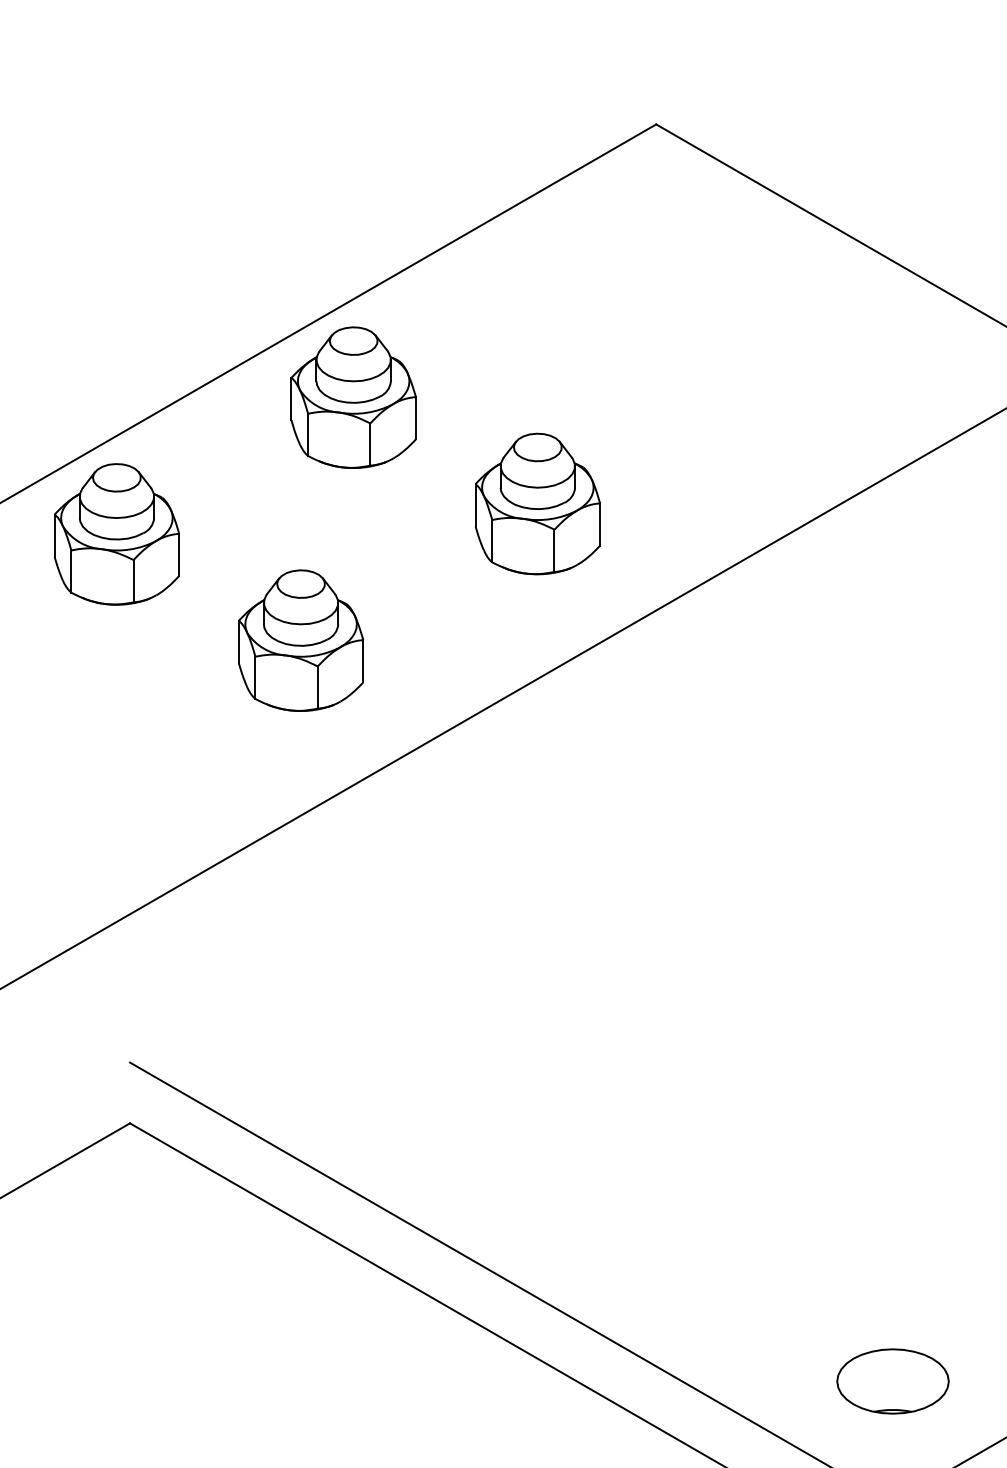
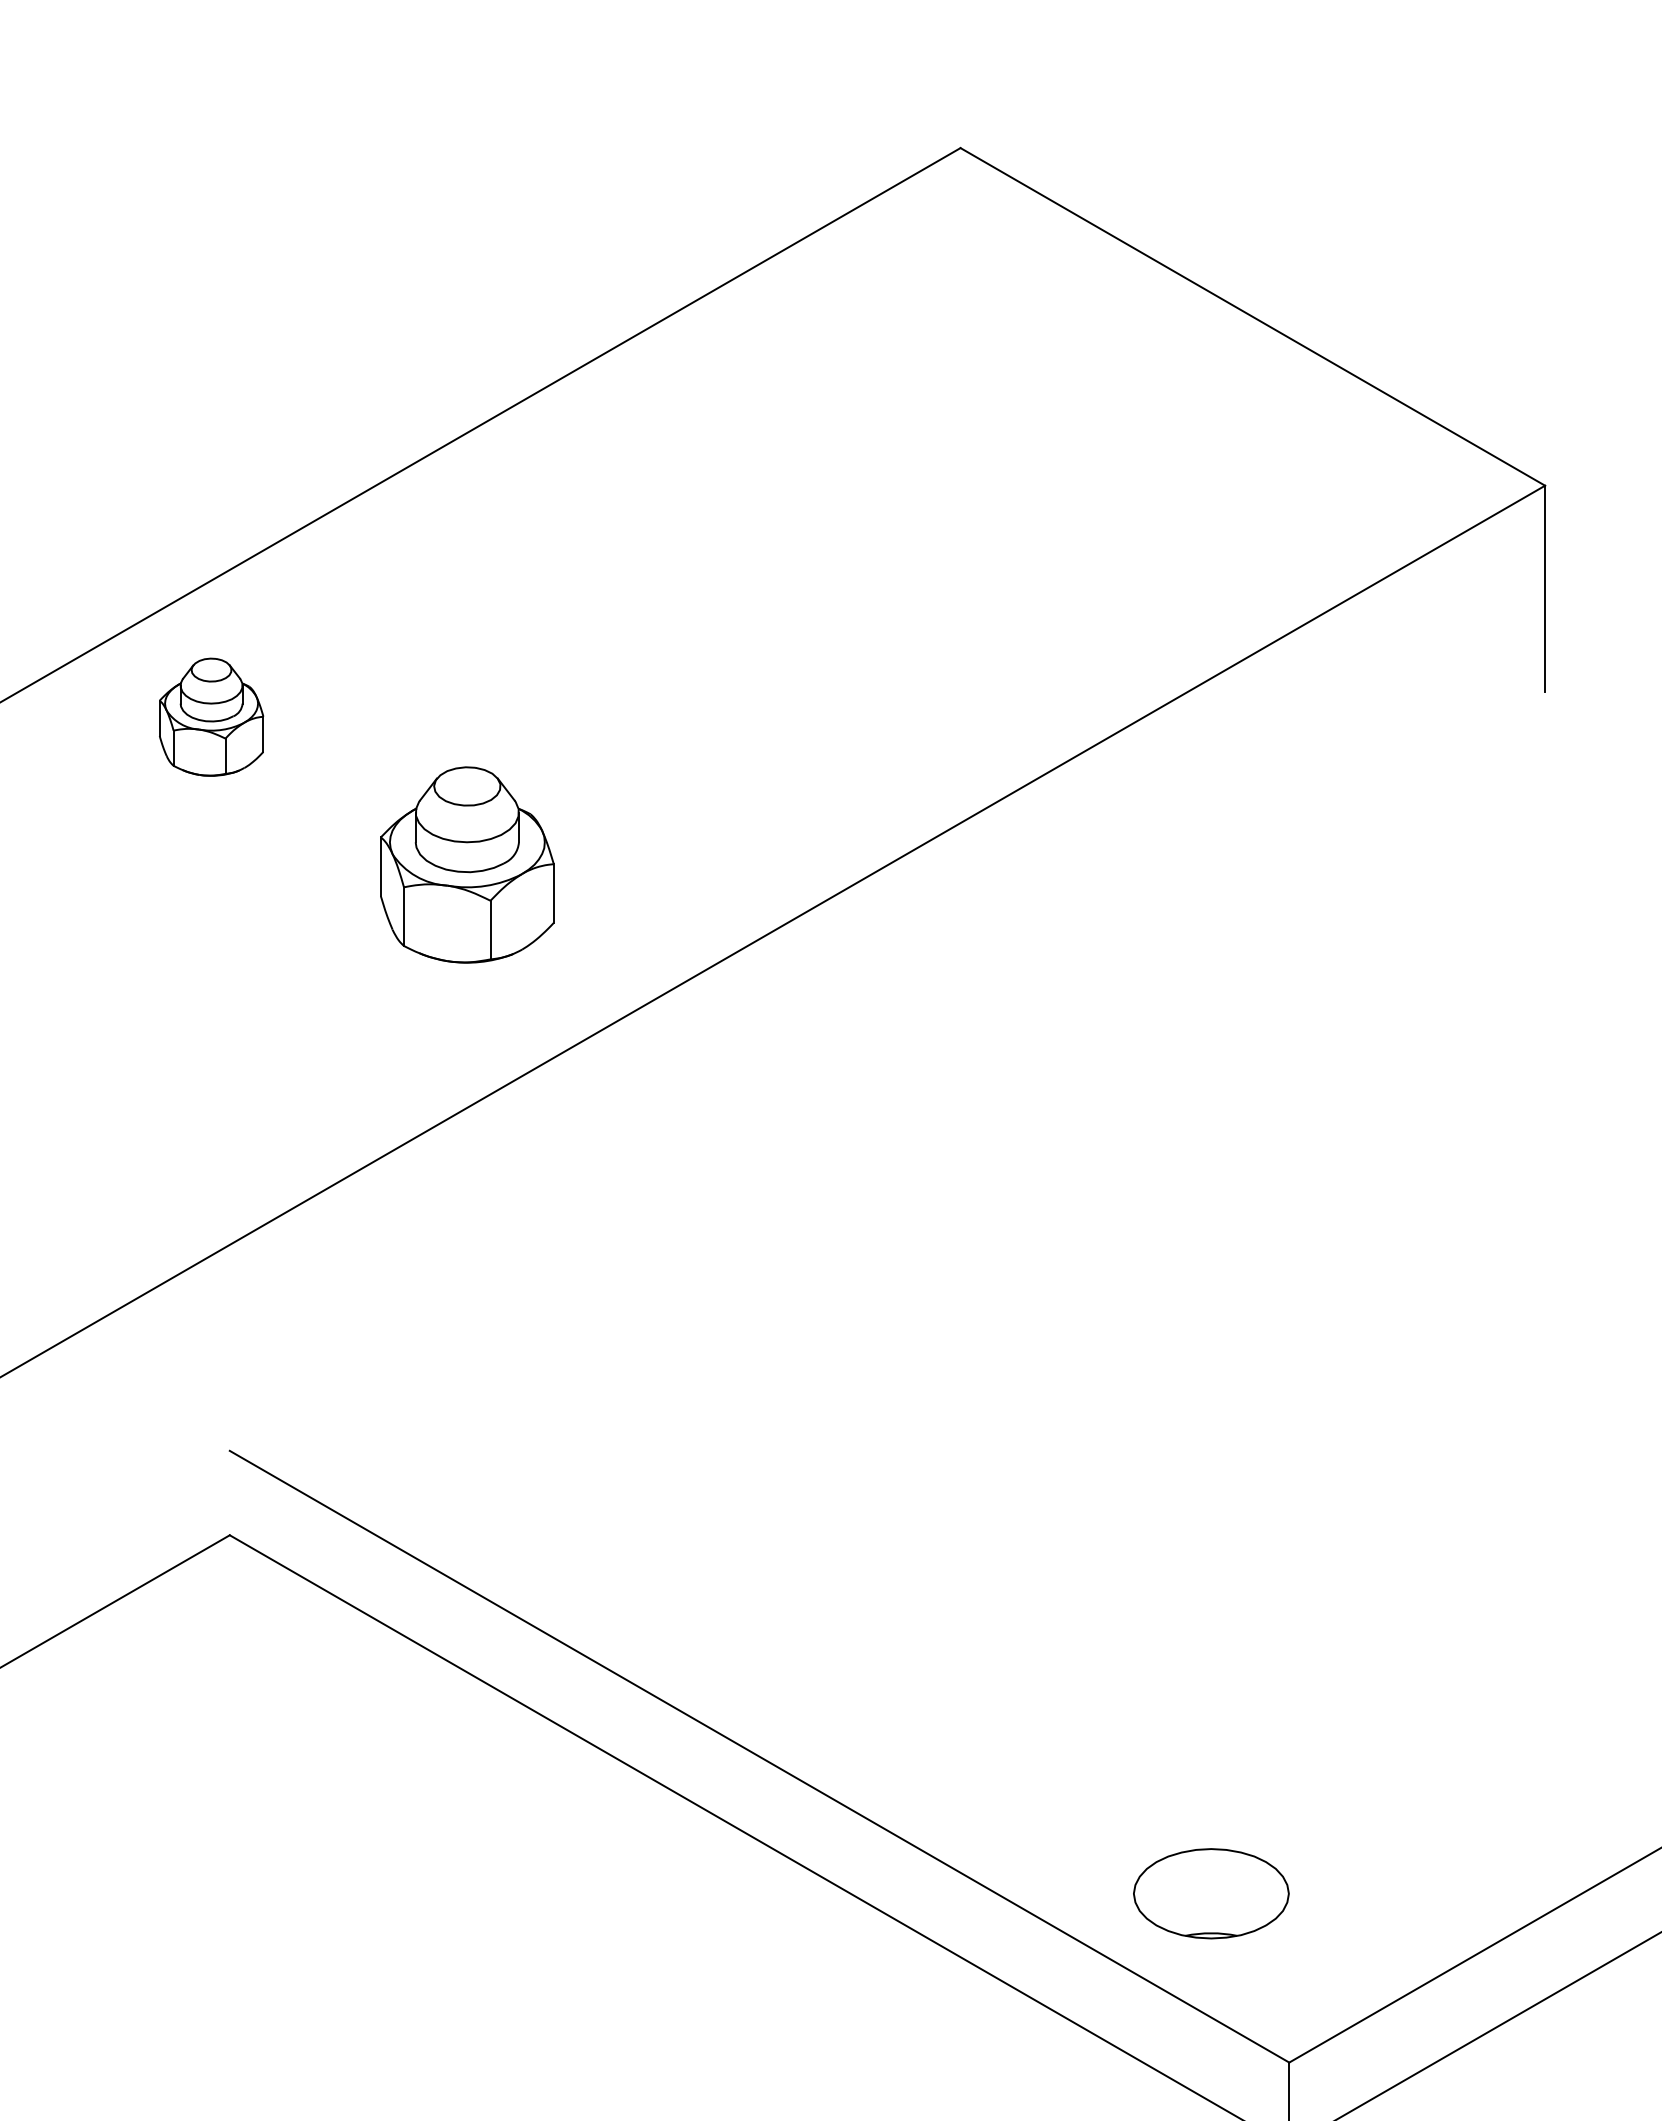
part: (353, 397) -> (540, 527), removed
part: (538, 503) -> (796, 674), removed
part: (116, 533) -> (211, 716), size x0.6
part: (893, 1381) -> (1211, 1893), moved

